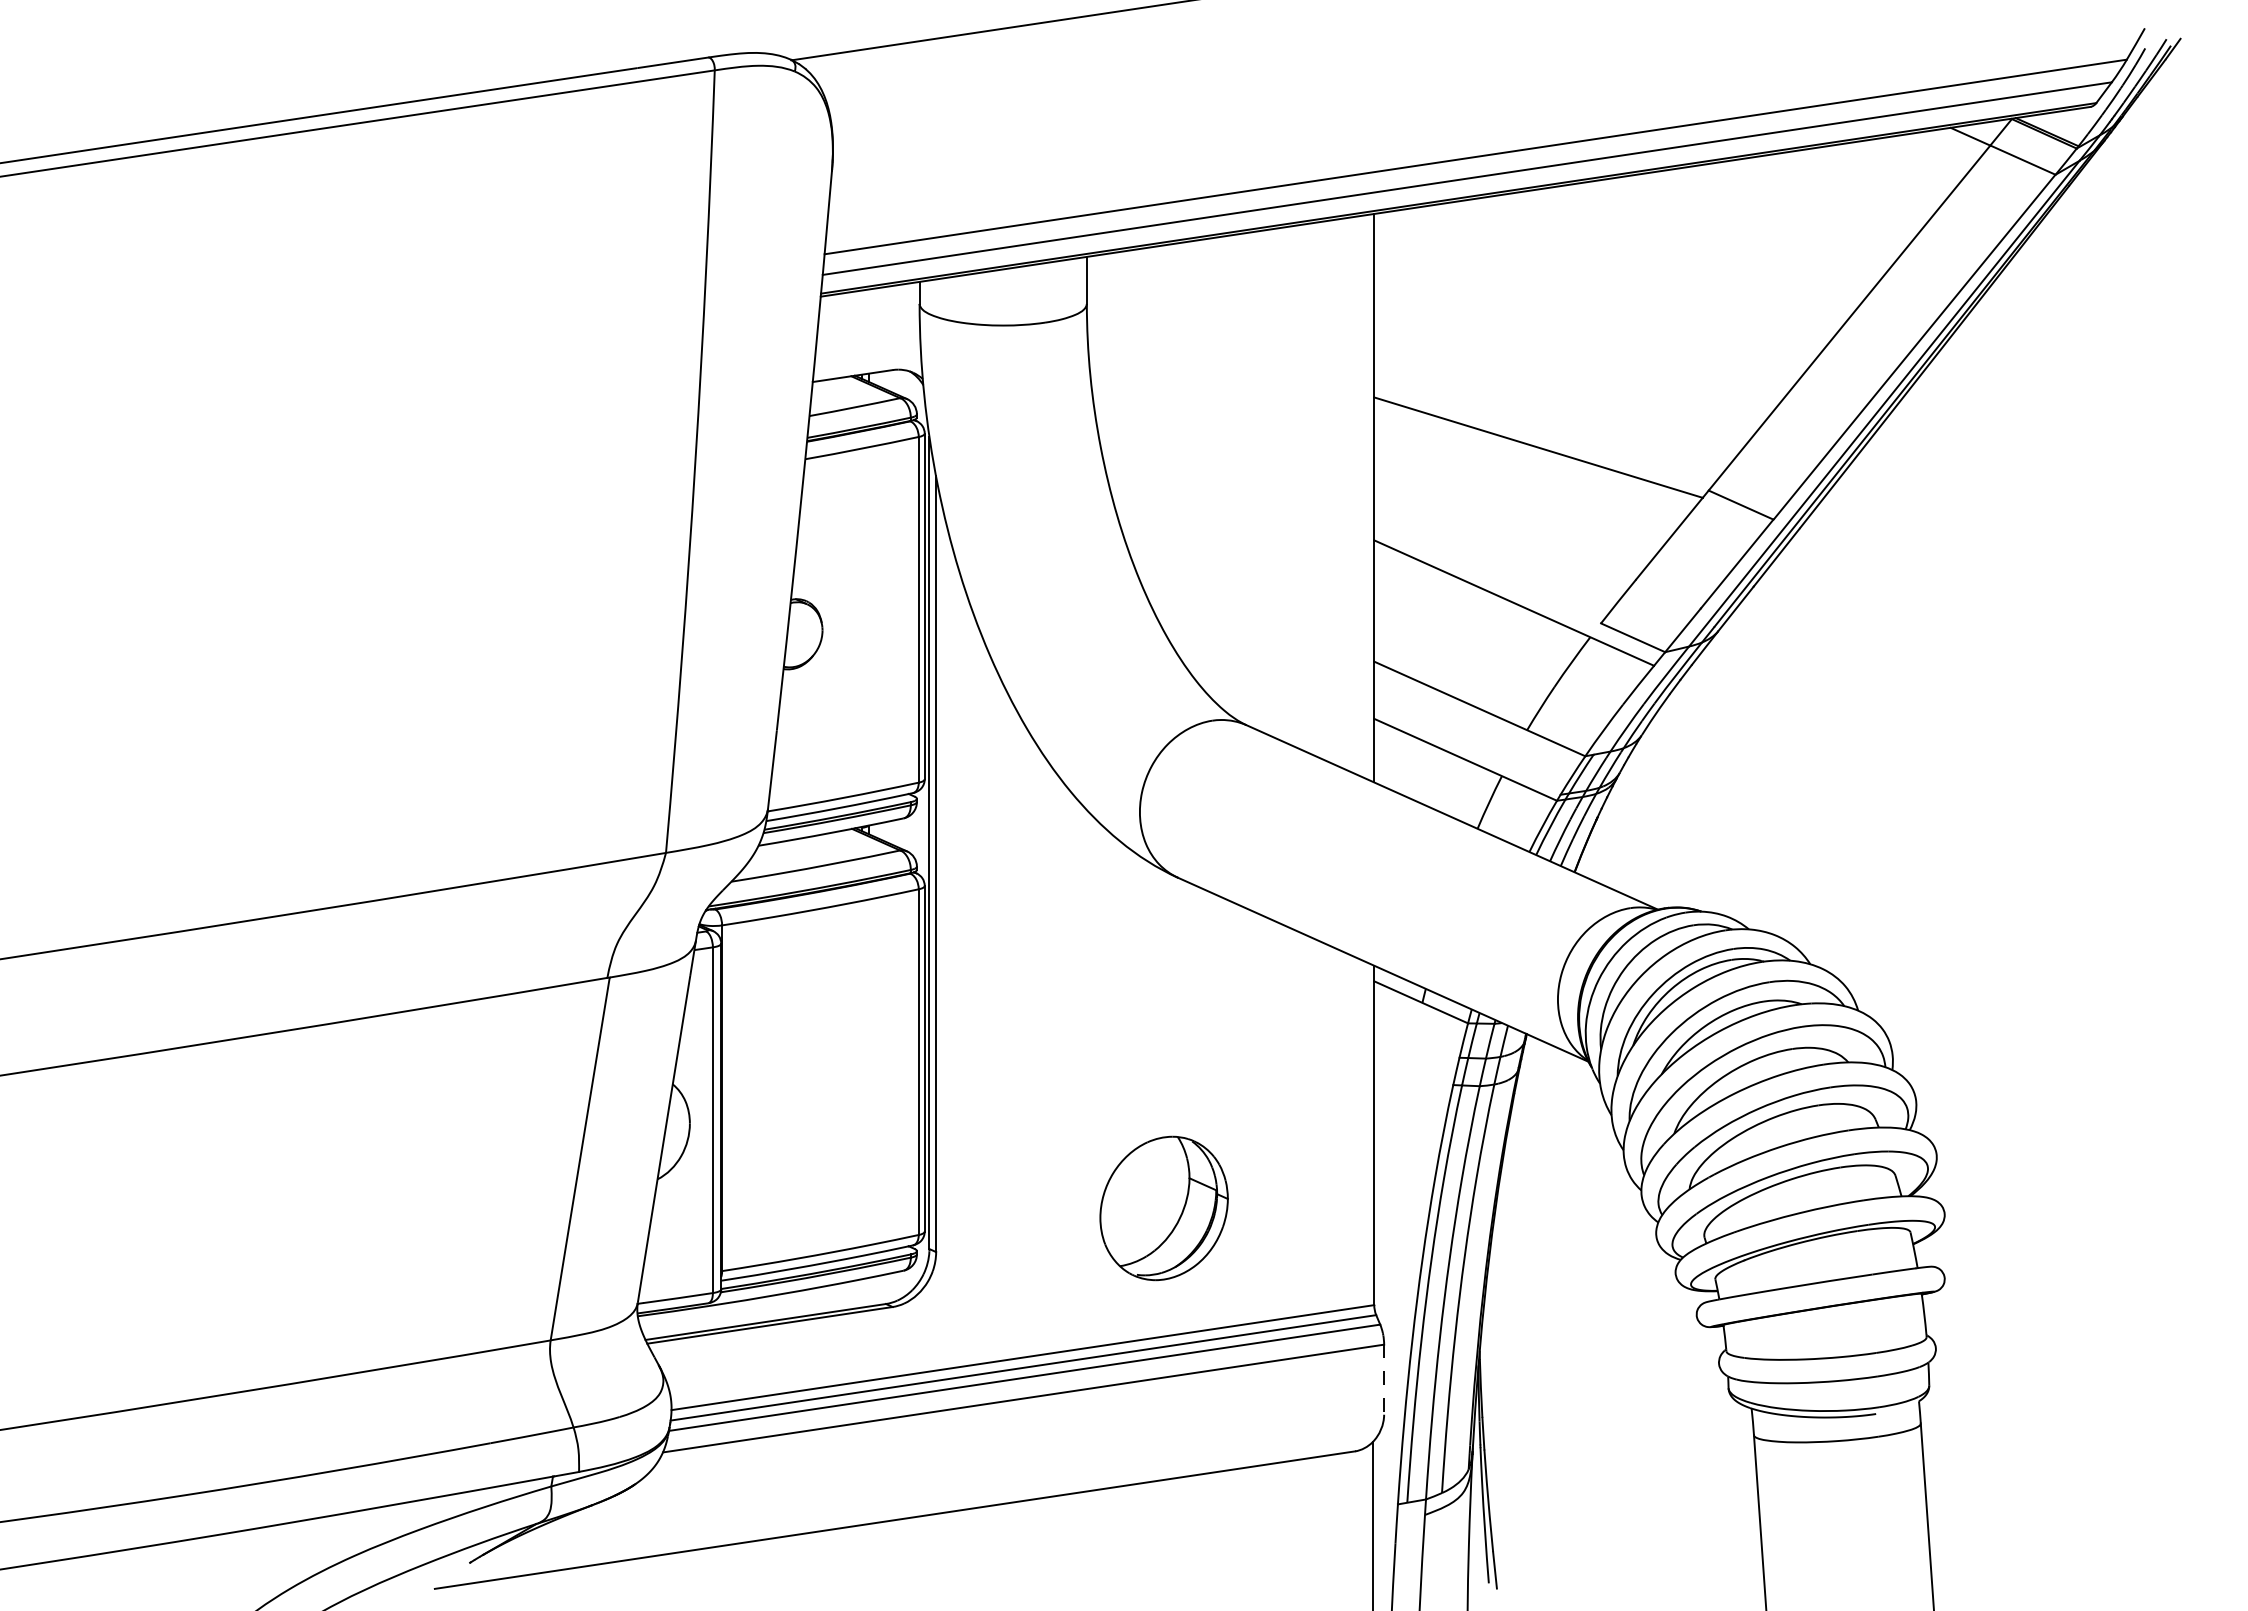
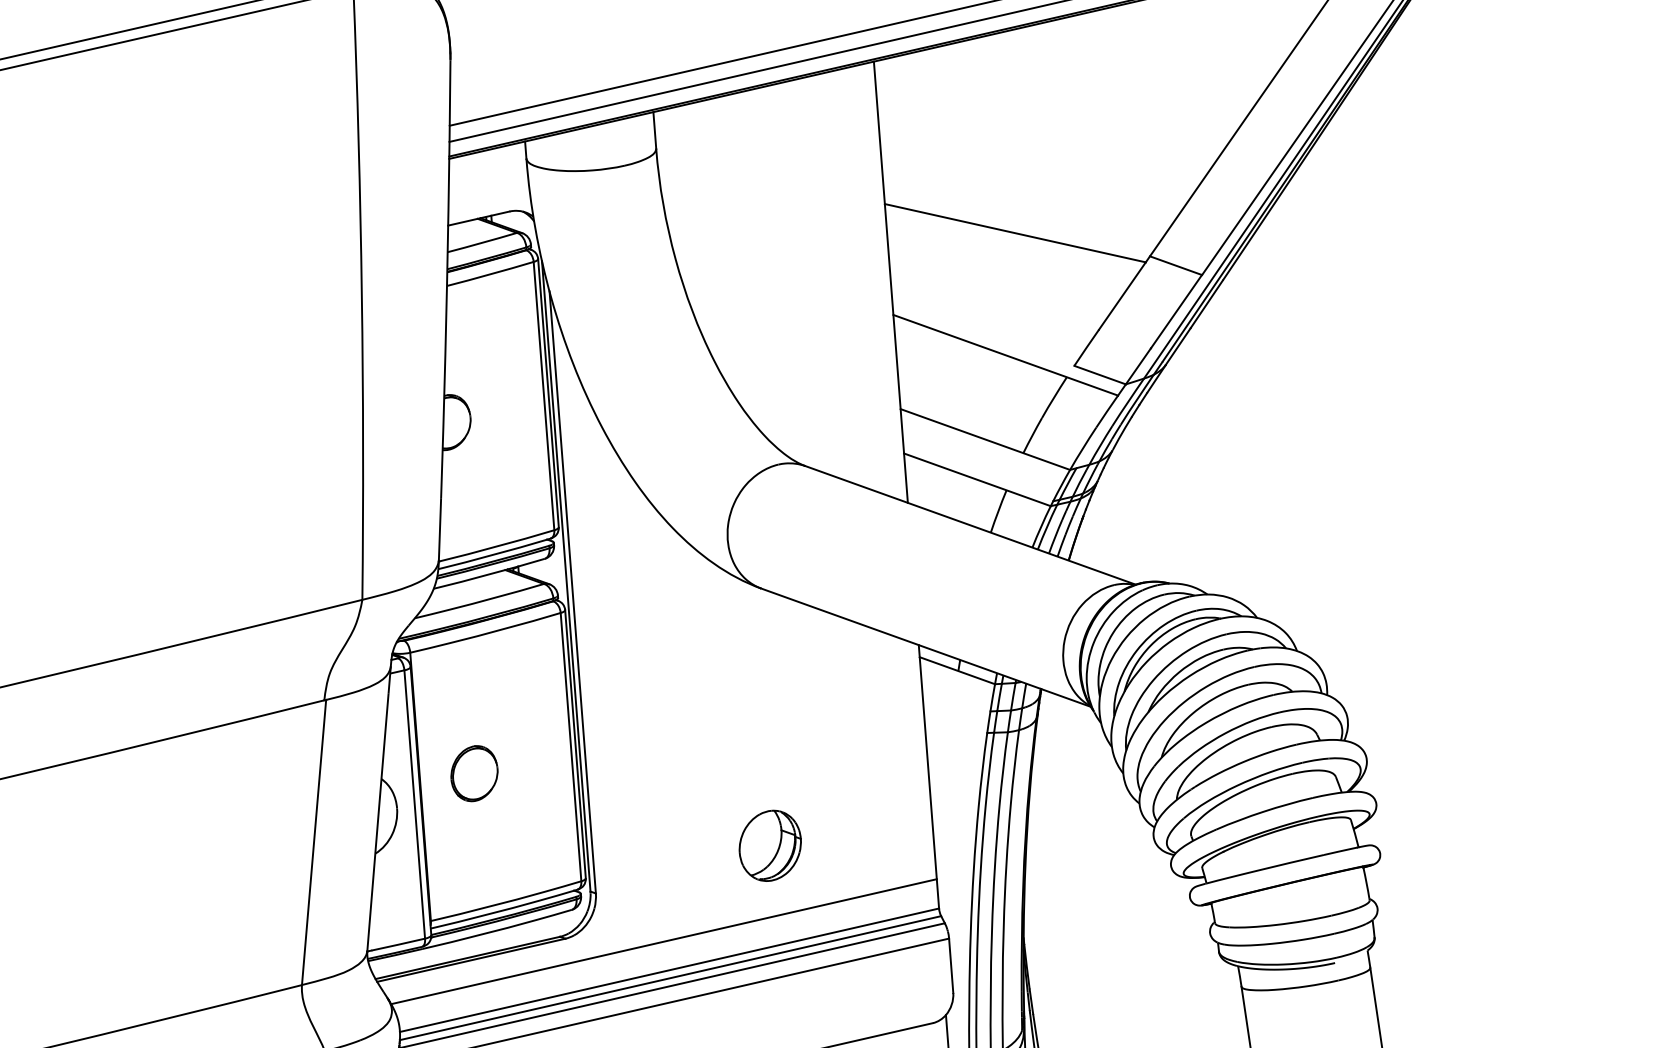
part: (792, 1086) -> (474, 773), added
part: (1164, 1207) -> (770, 845), size x0.62
line: (1018, 1320) -> (663, 941), added
line: (1384, 1380) -> (951, 966), dashed -> solid

